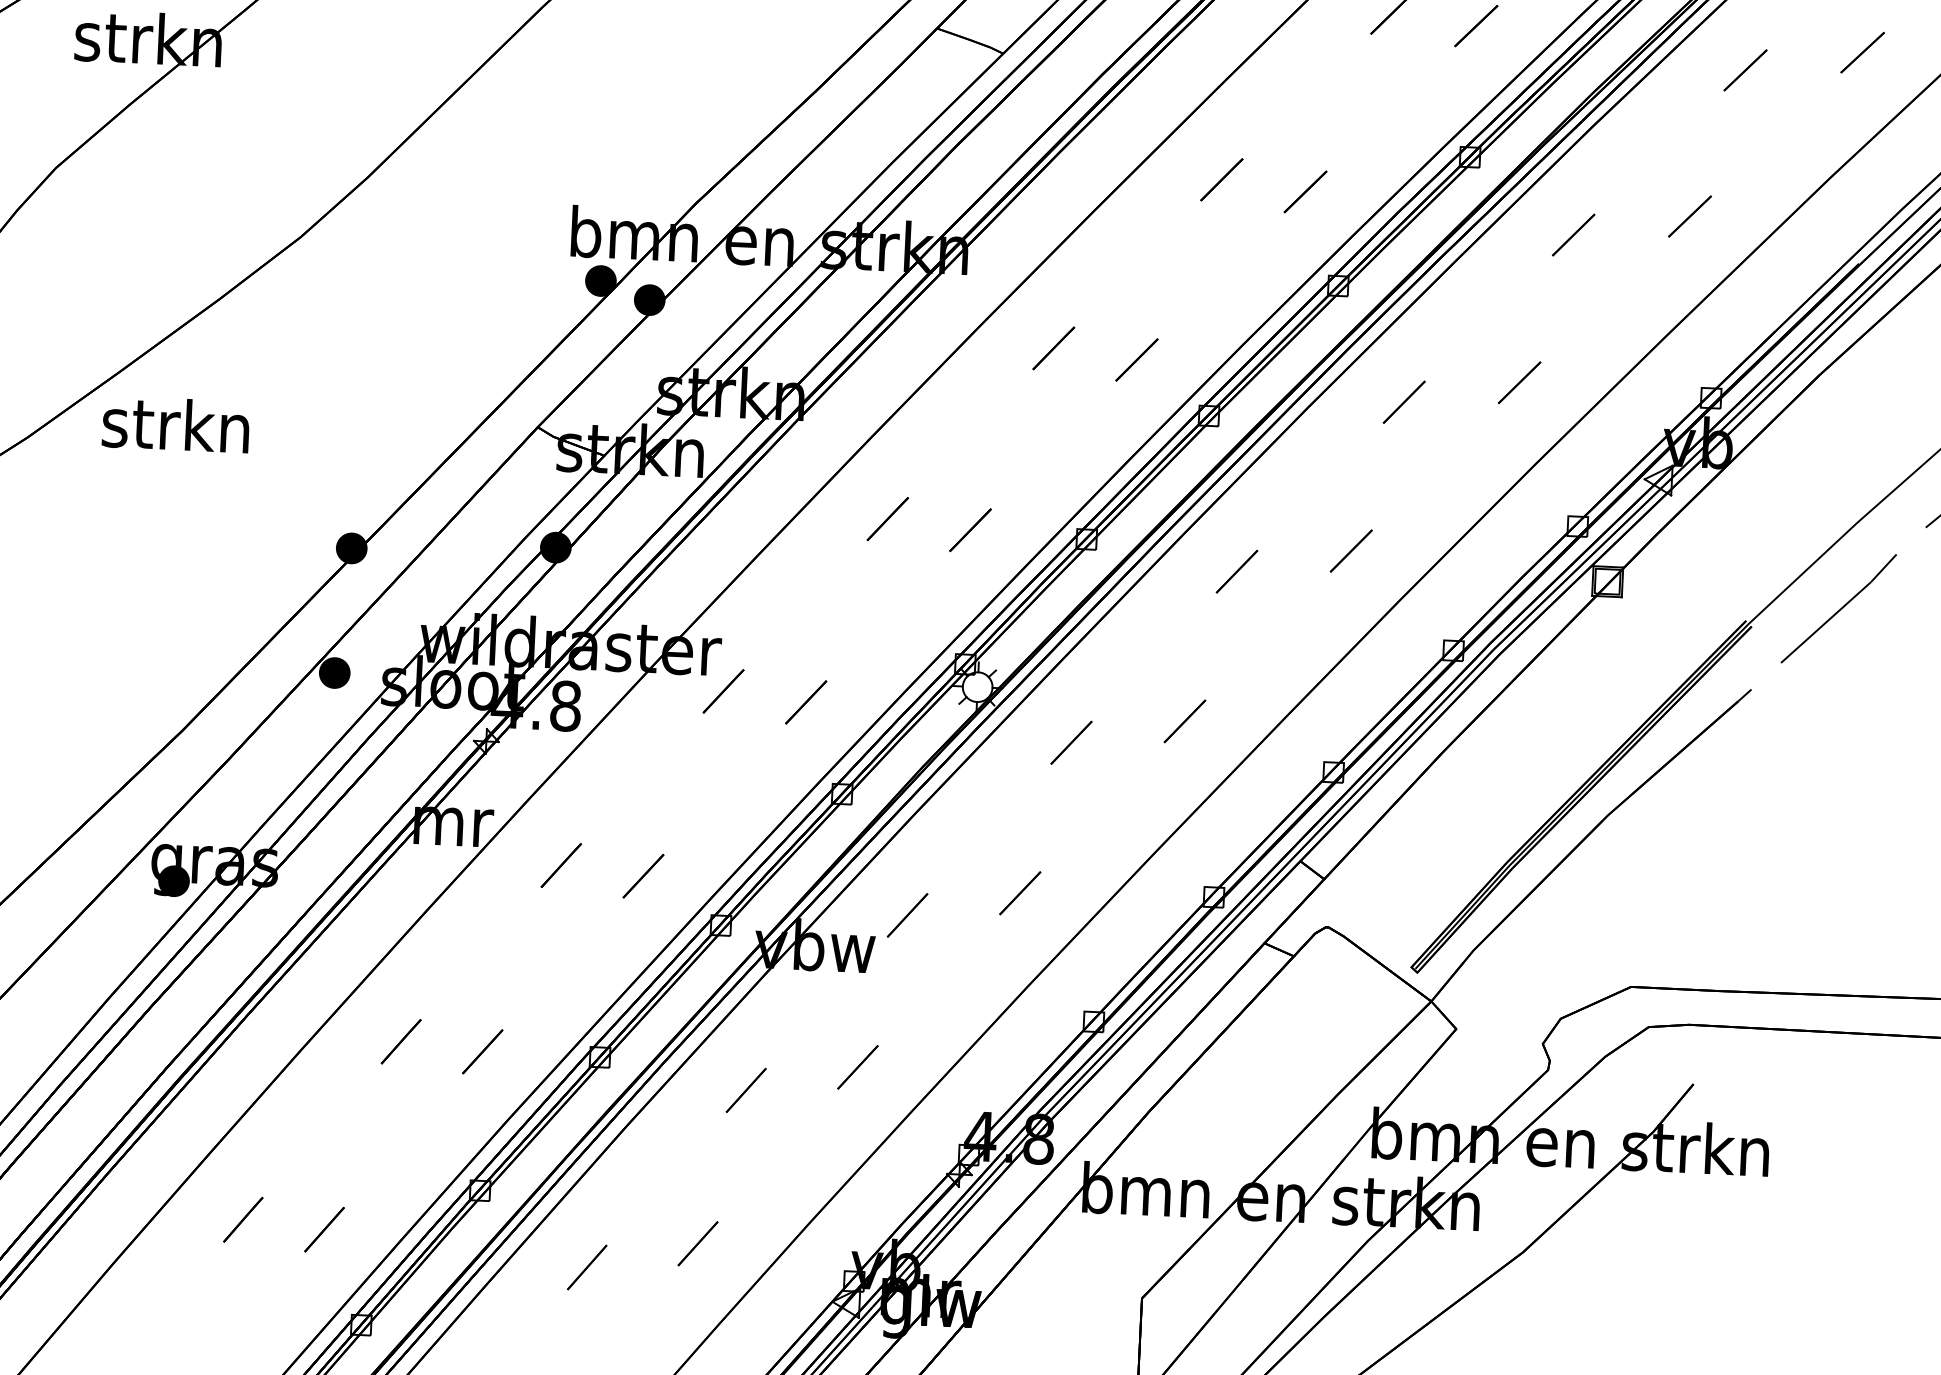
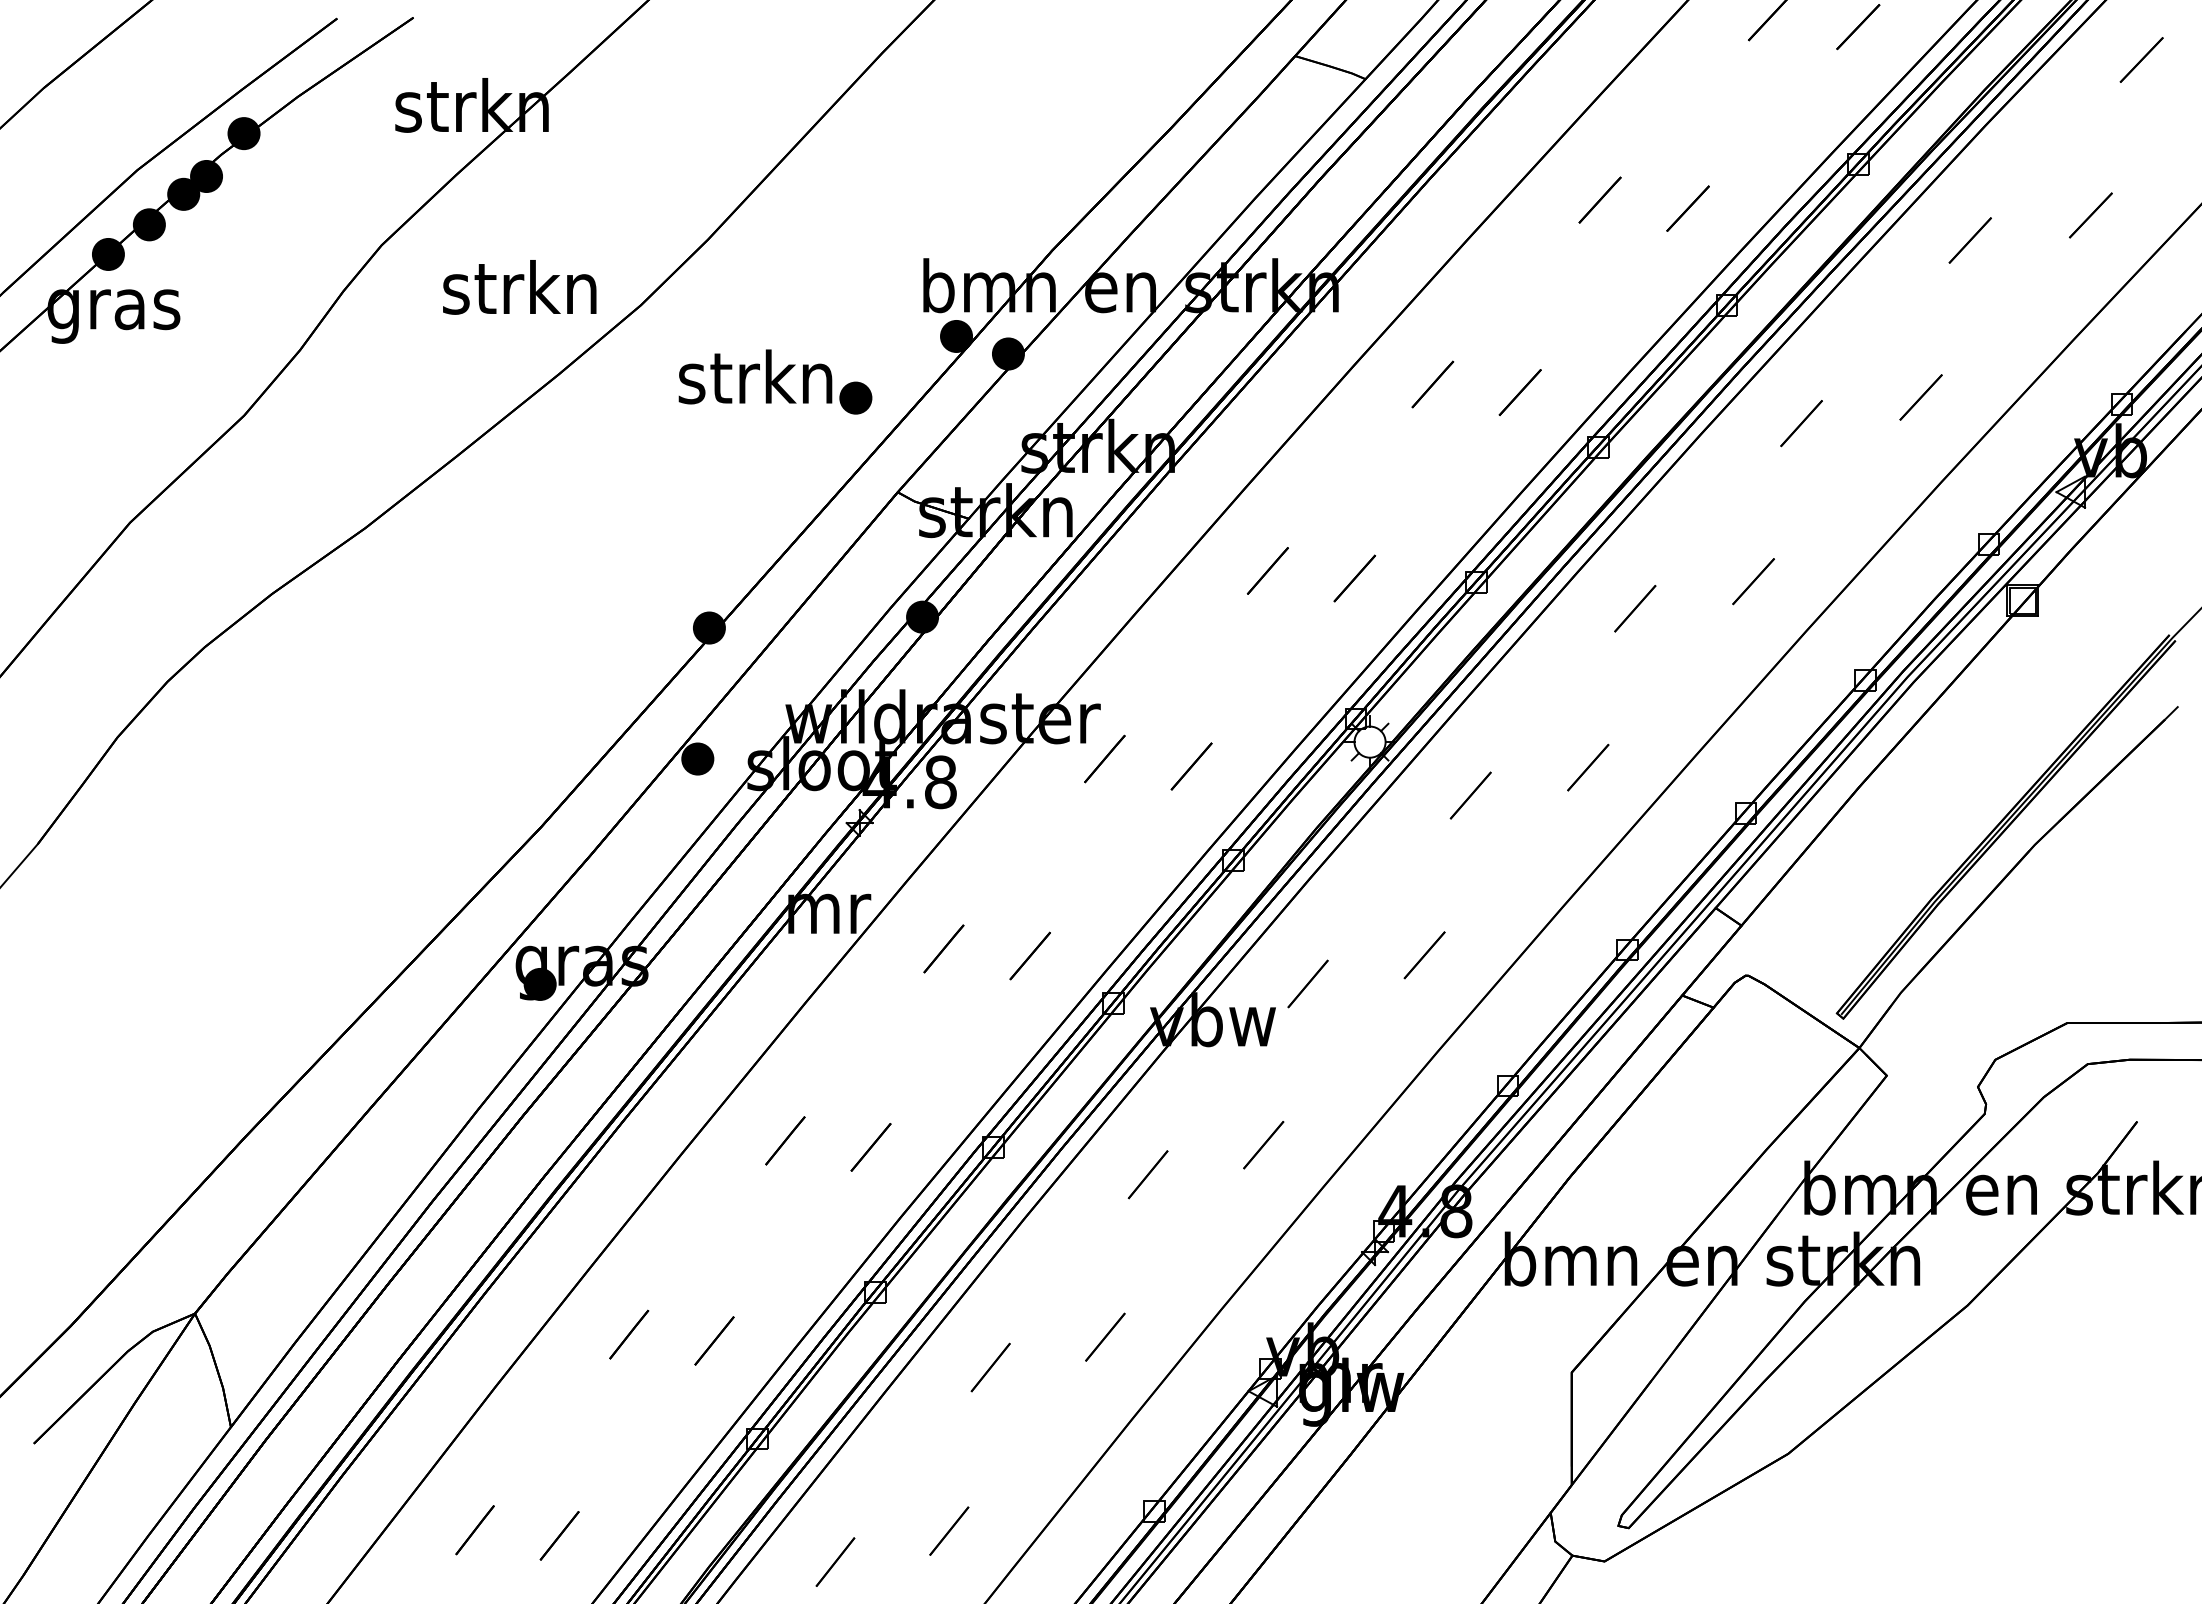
part: (425, 315) -> (775, 381), added
text: (175, 424) -> (519, 287), moved

